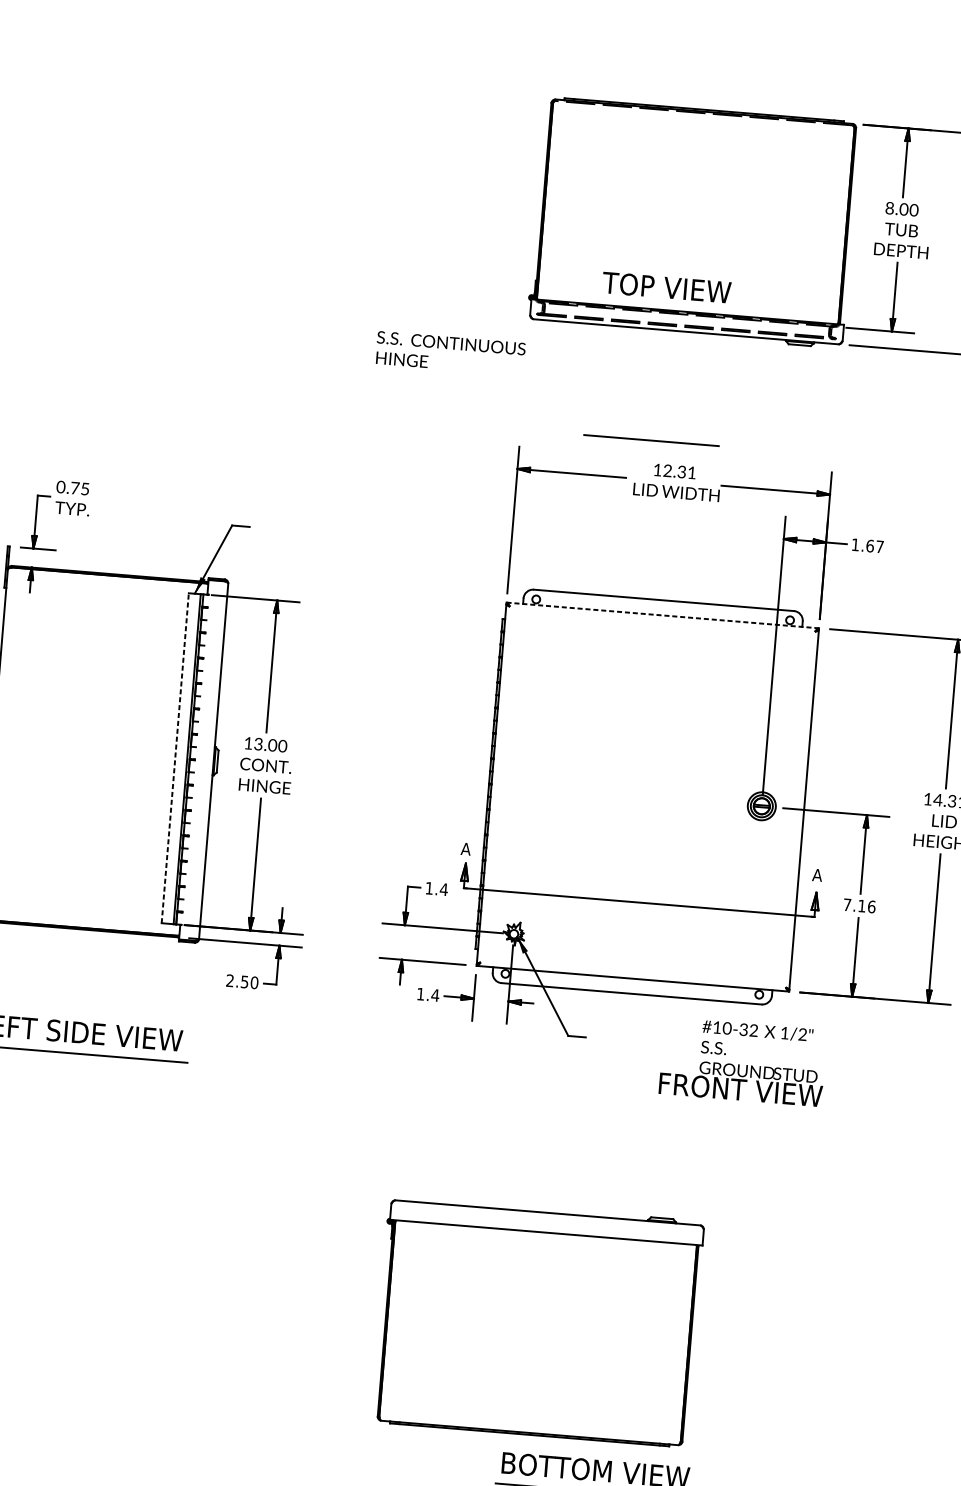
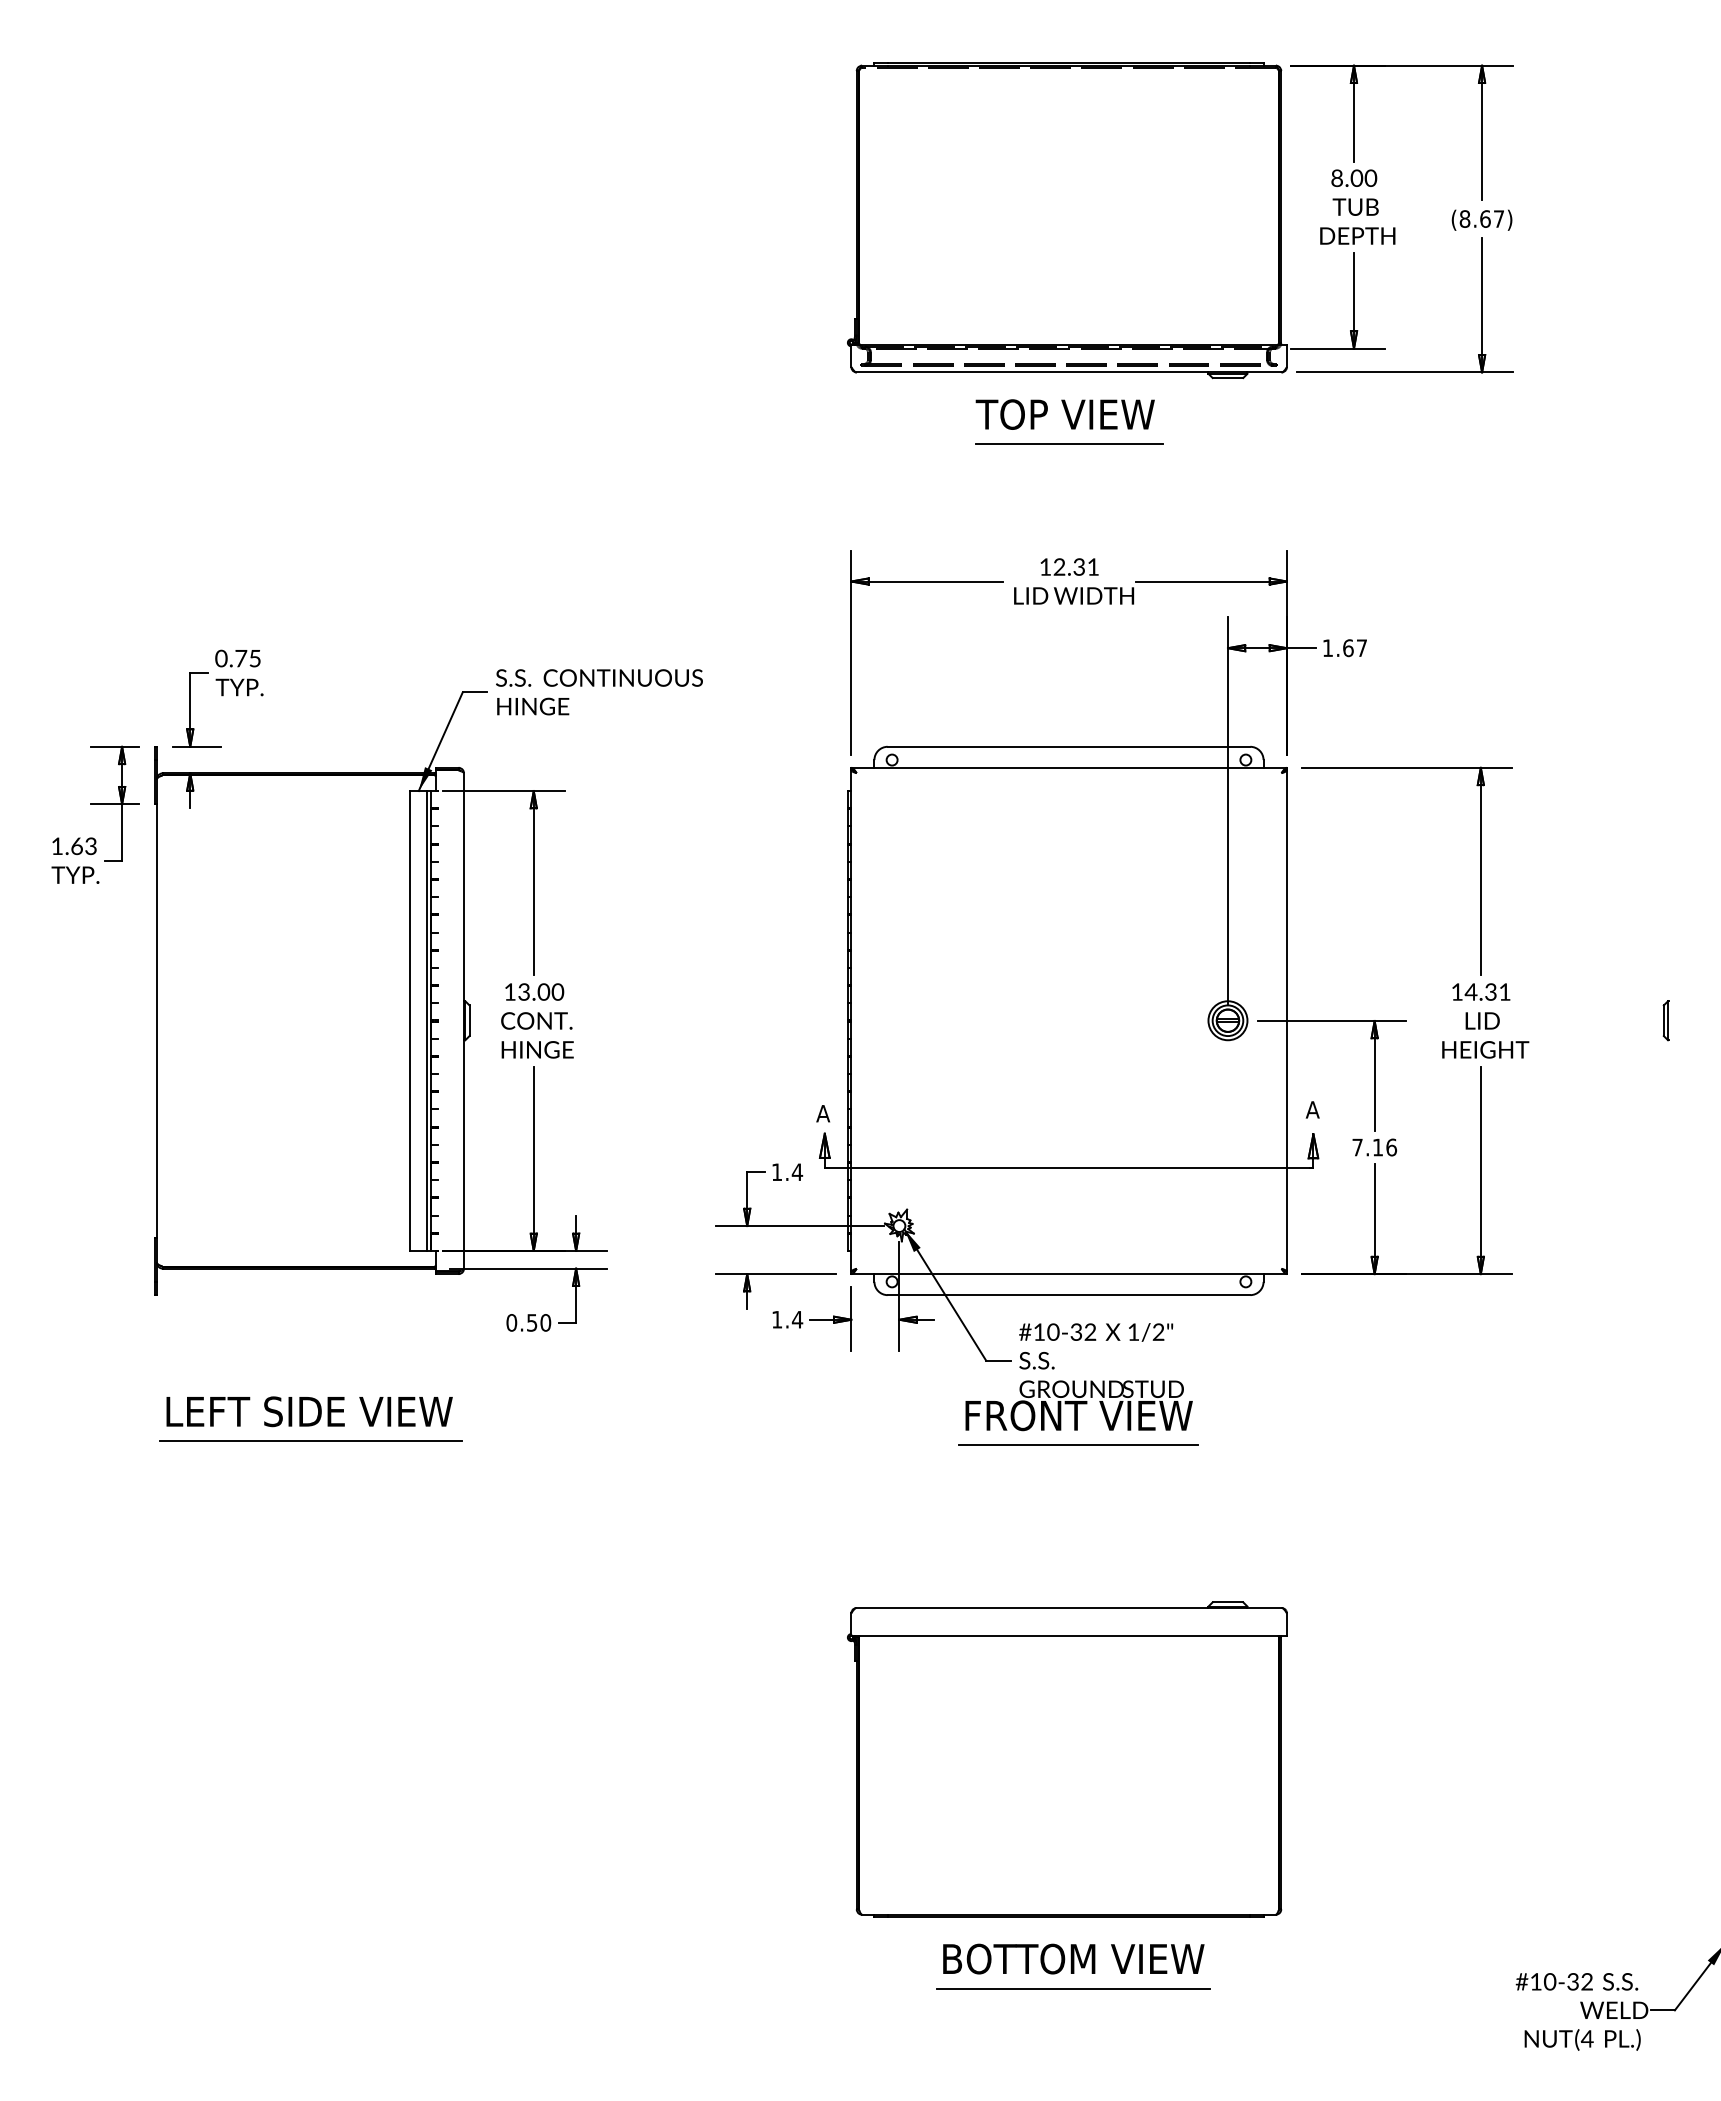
text: (666, 287) -> (1064, 414), moved
text: (450, 353) -> (599, 692), moved
line: (651, 440) -> (1069, 443), moved
line: (663, 615) -> (1069, 767), dashed -> solid
line: (175, 757) -> (410, 1020), dashed -> solid
text: (229, 980) -> (511, 1322), 2.50 -> 0.50
text: (742, 1062) -> (1078, 1377), moved
line: (629, 1102) -> (1078, 1445), added
part: (537, 1321) -> (1067, 1759), moved

